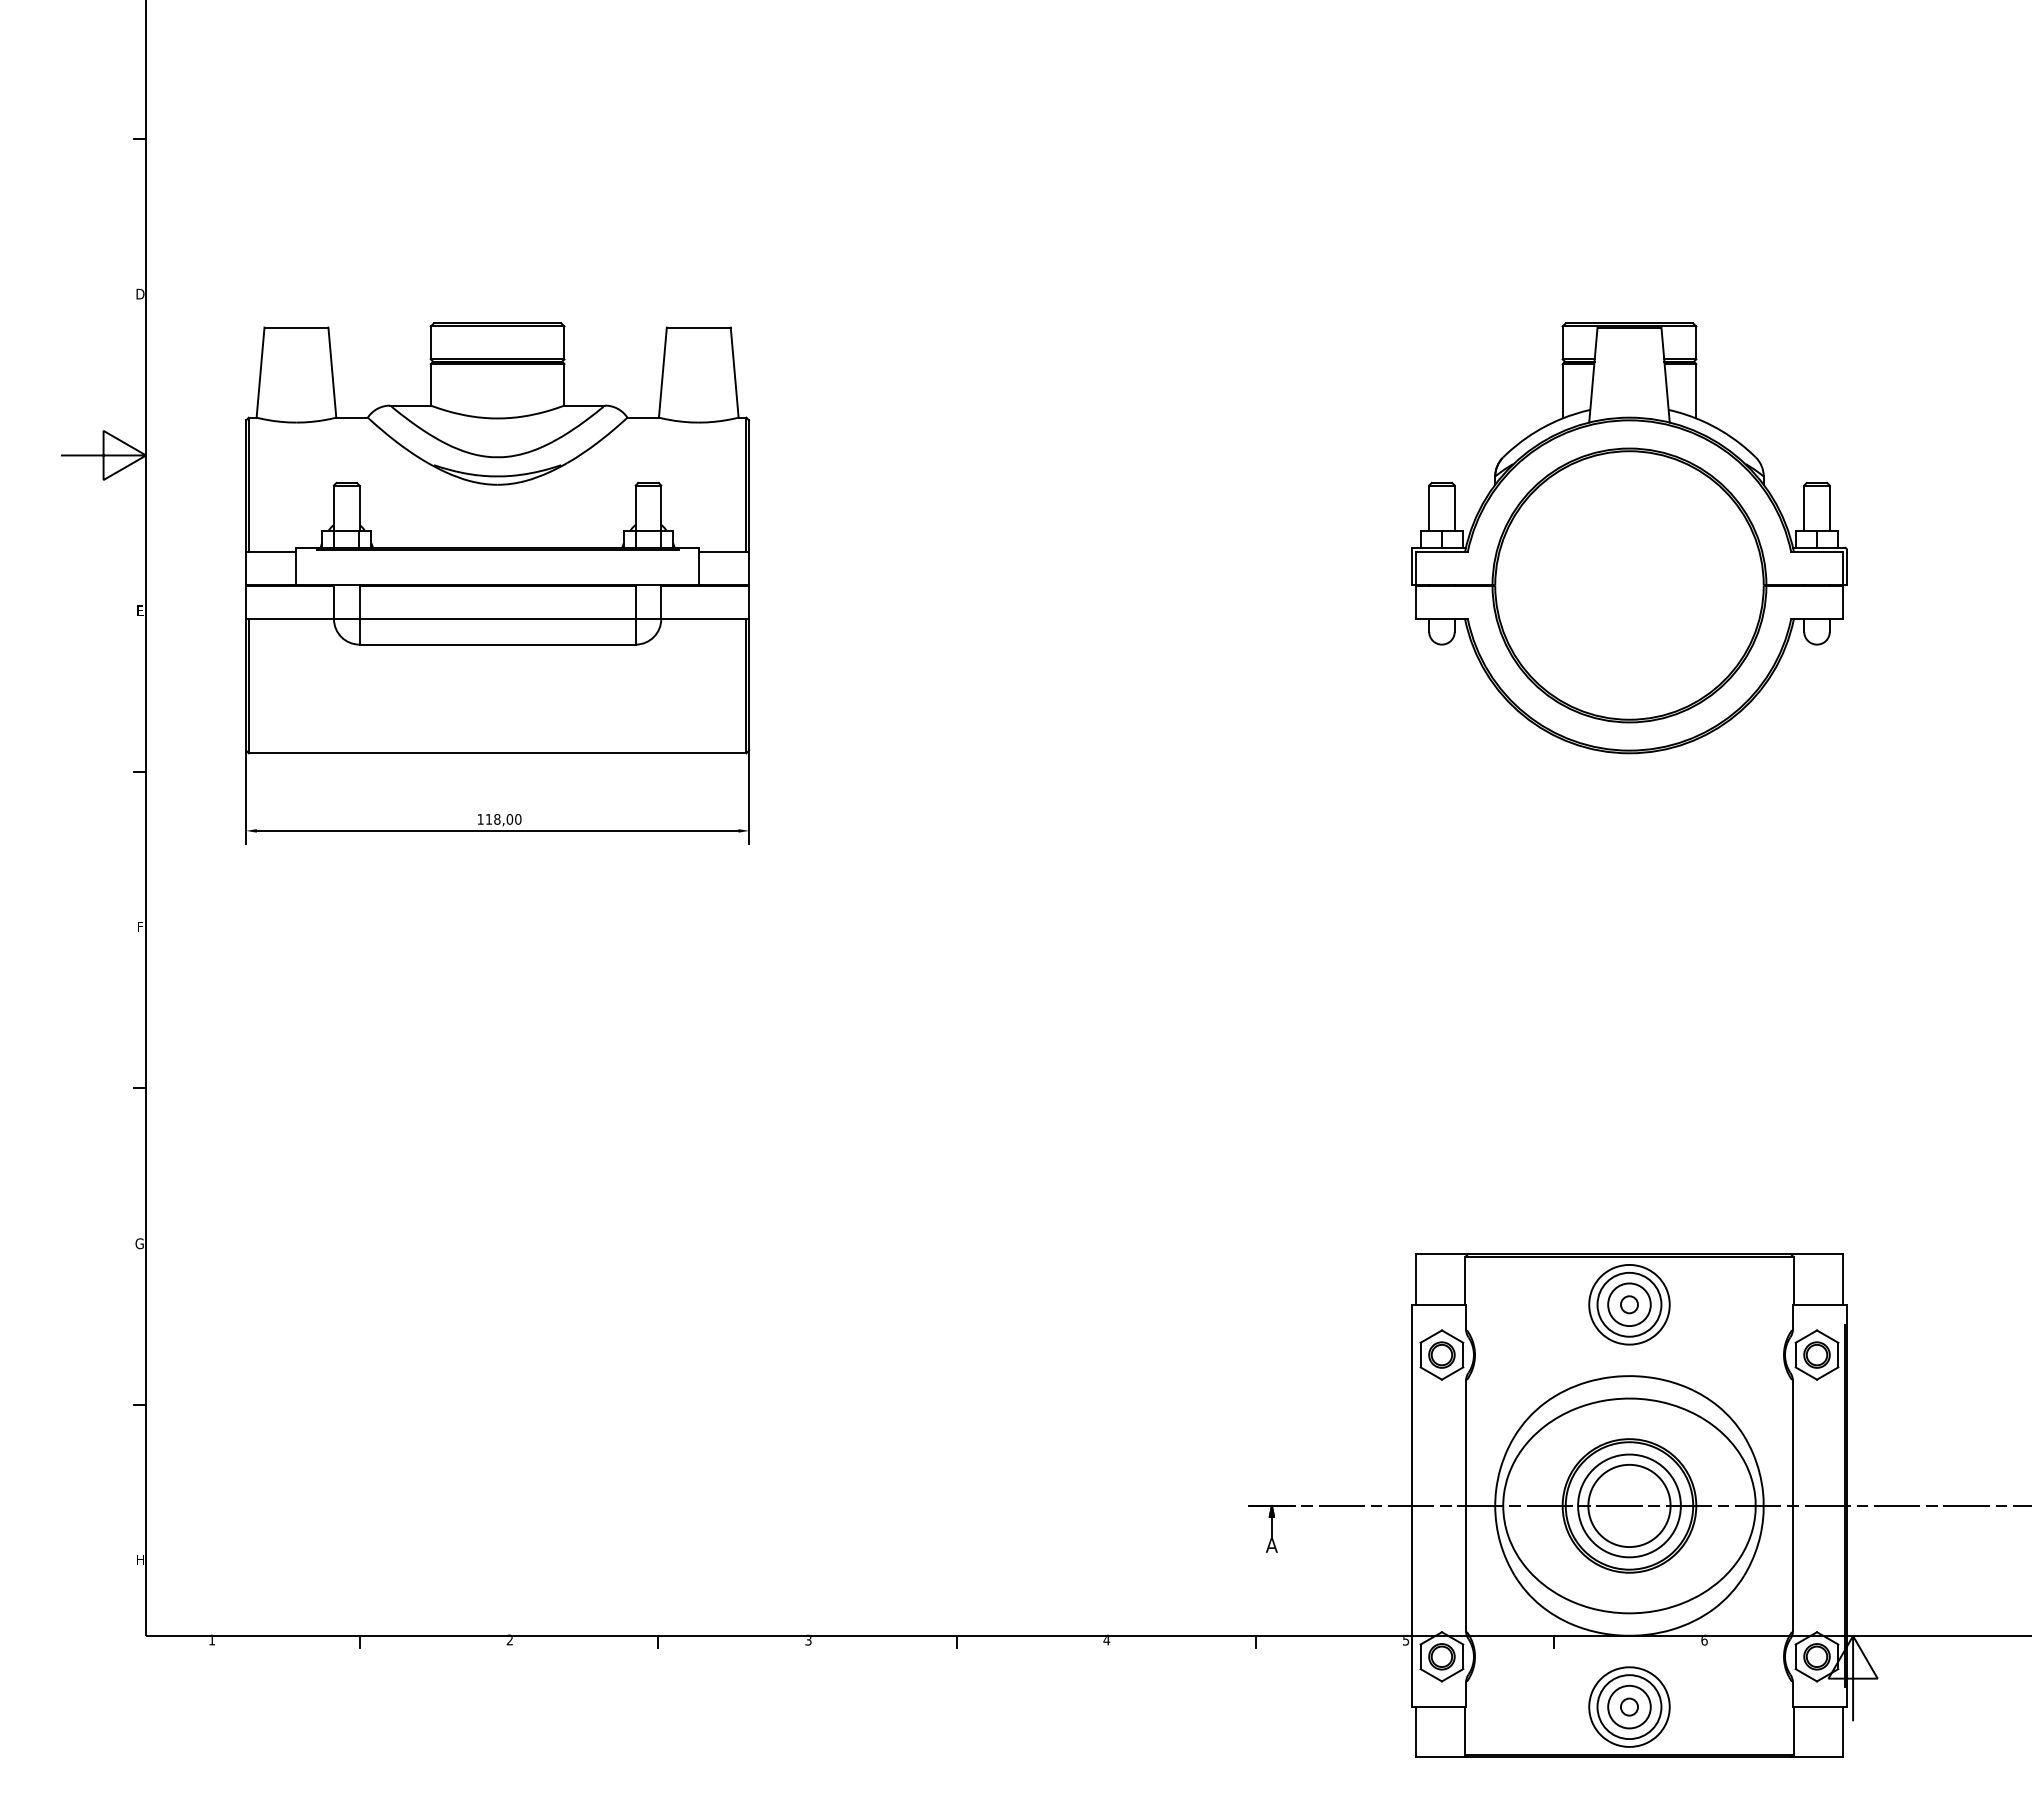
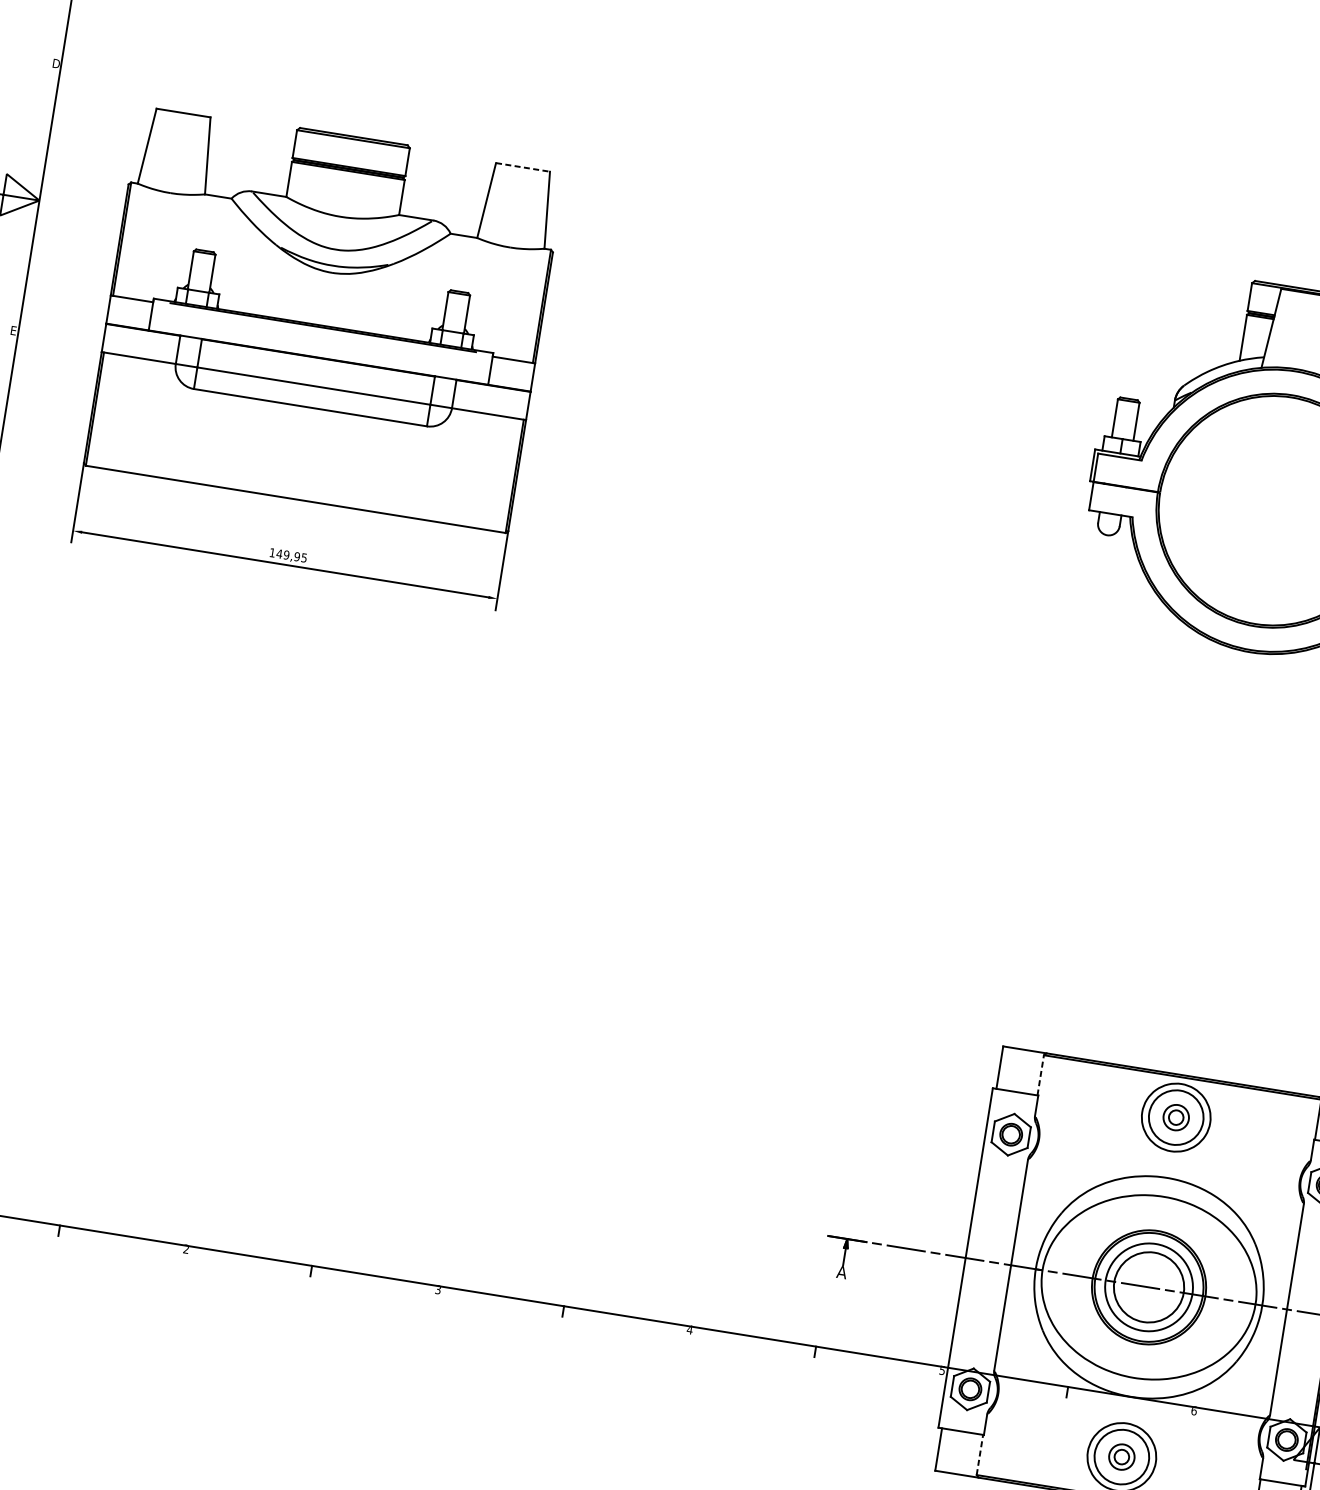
line: (698, 327) -> (522, 167), solid -> dashed
text: (503, 819) -> (291, 556), 118,00 -> 149,95
line: (1465, 1280) -> (1041, 1074), solid -> dashed
circle: (1629, 1304) -> (1176, 1117), size x0.7
circle: (1629, 1706) -> (1121, 1456), size x0.7
line: (1465, 1730) -> (980, 1454), solid -> dashed

